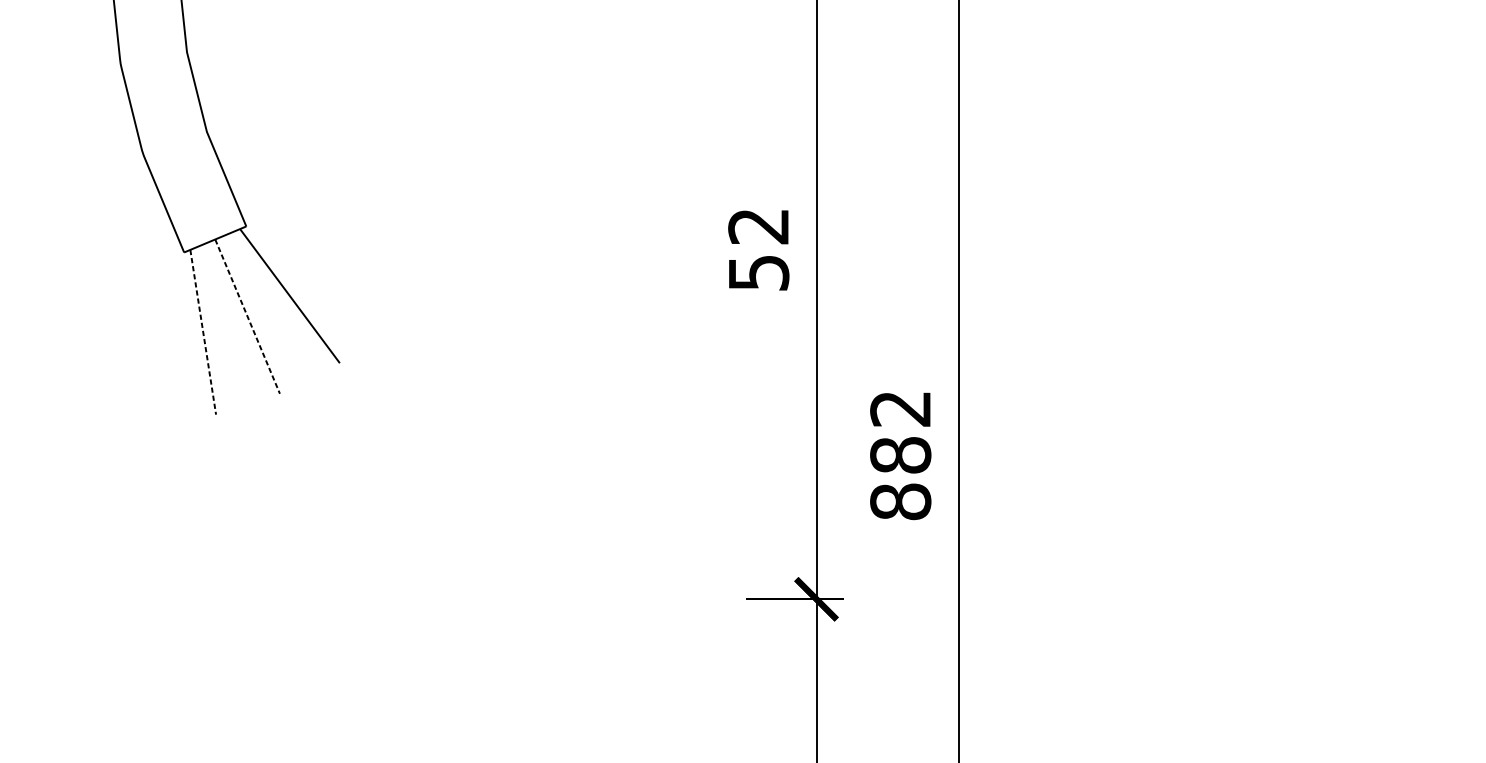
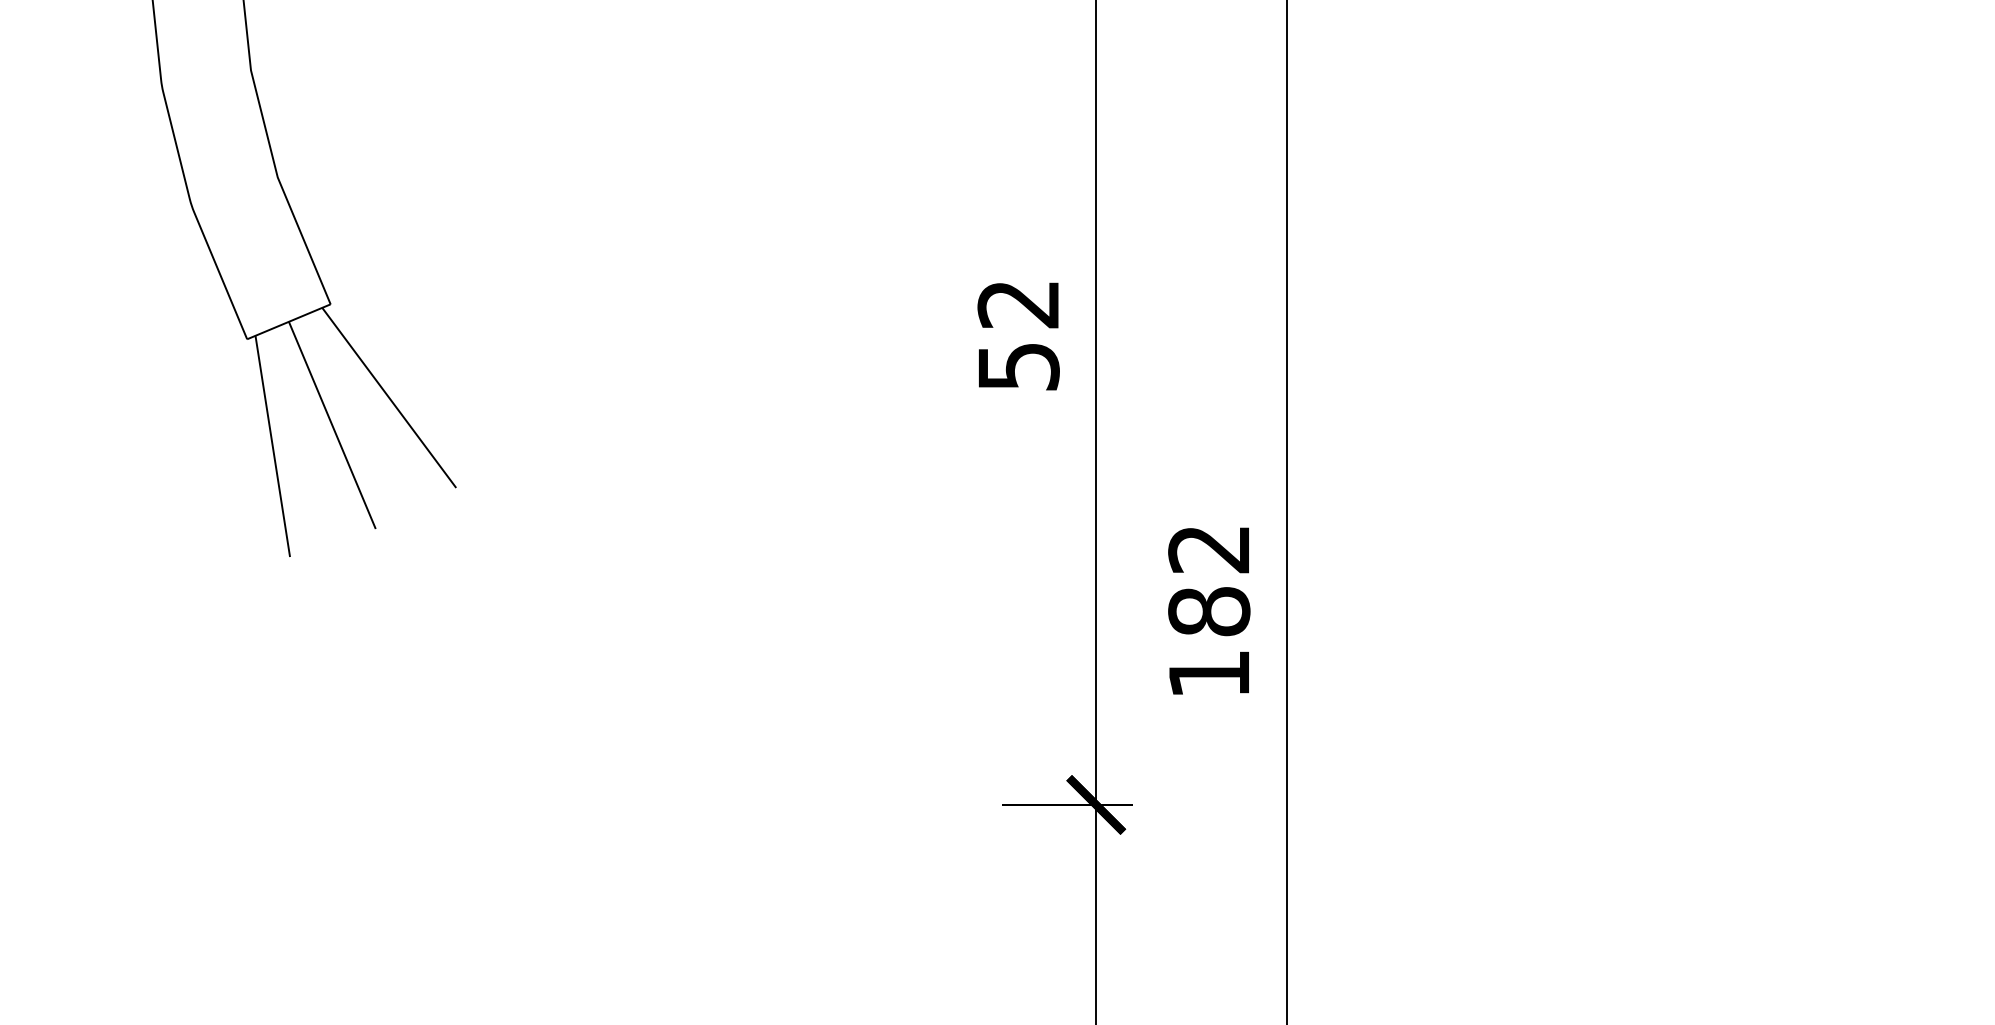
line: (247, 316) -> (332, 425), dashed -> solid
line: (203, 332) -> (272, 446), dashed -> solid
text: (900, 501) -> (1209, 673), 882 -> 182

